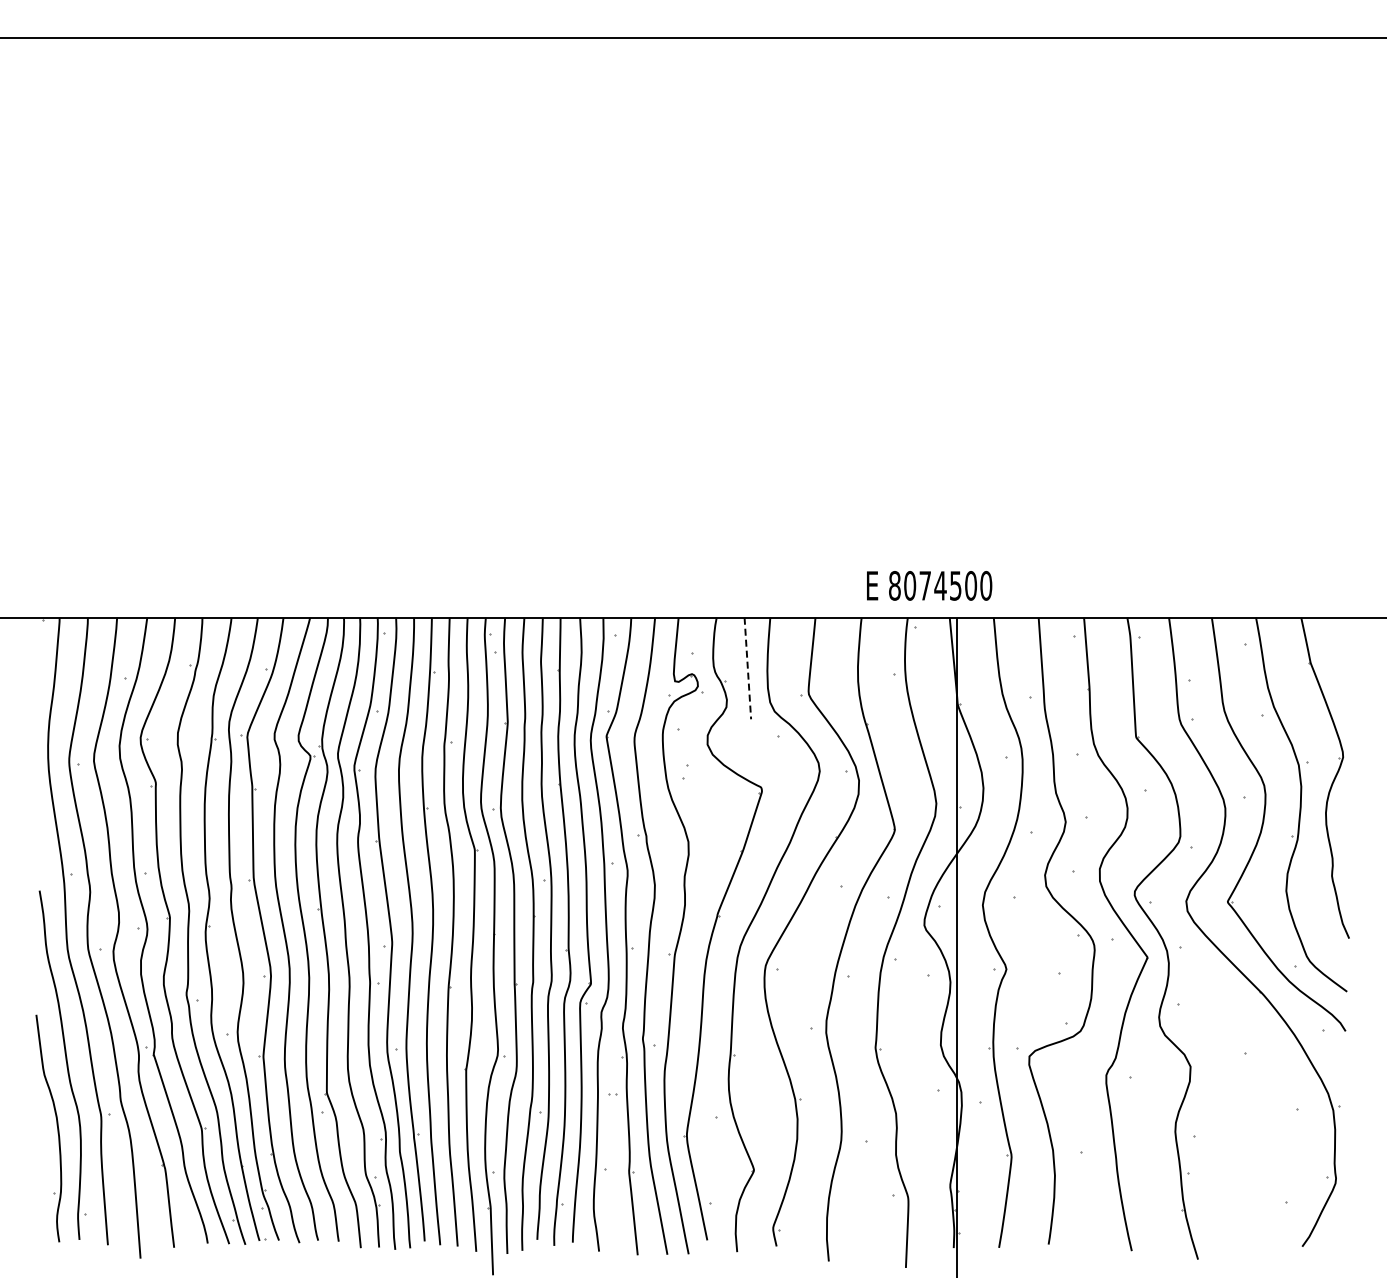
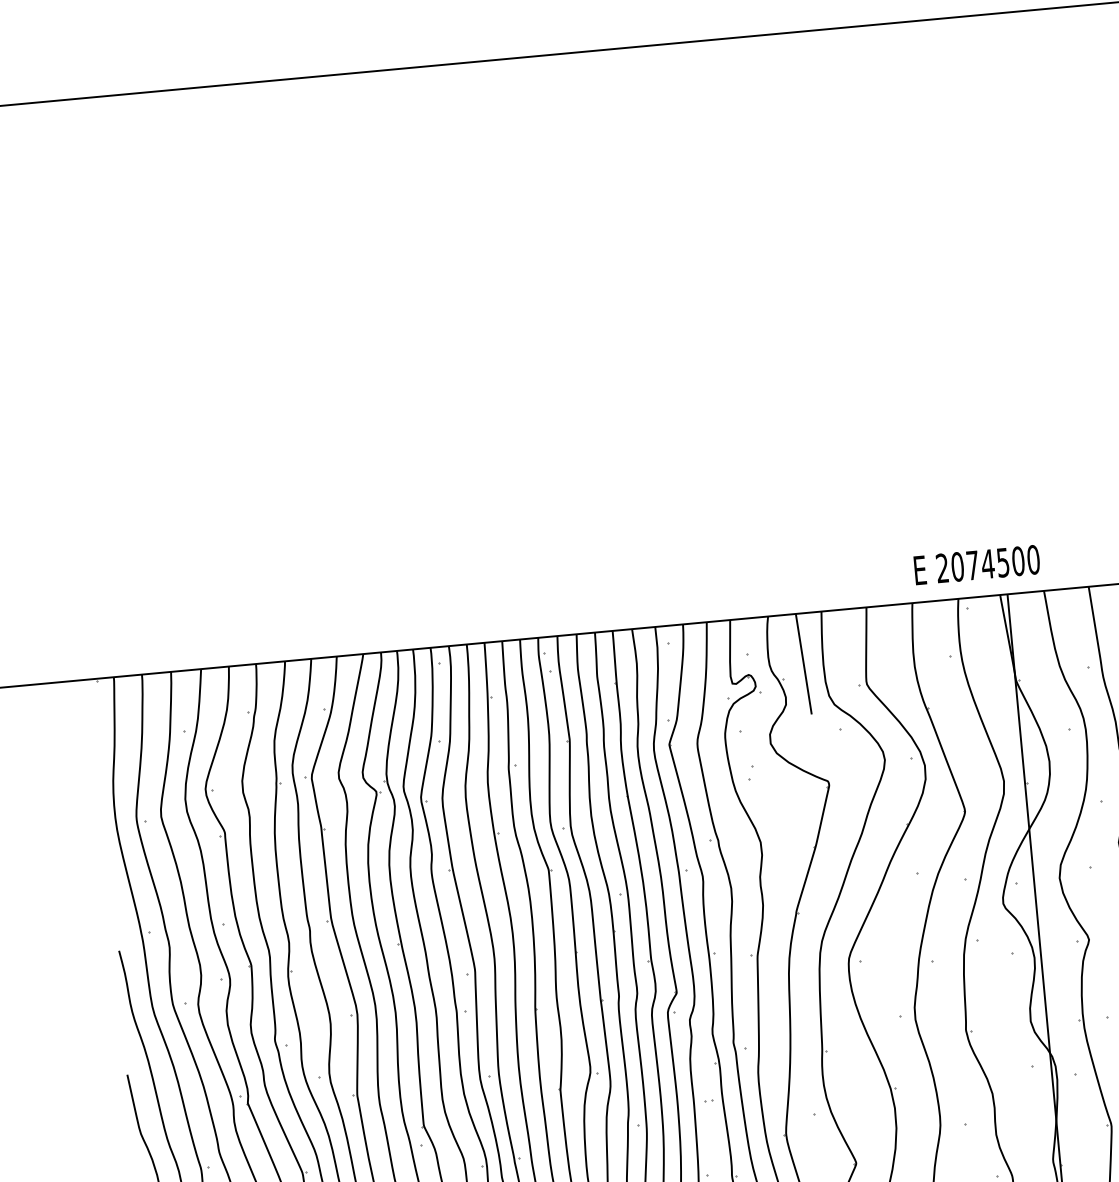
text: (894, 585) -> (942, 567), 8074500 -> 2074500
line: (747, 668) -> (803, 664), dashed -> solid

